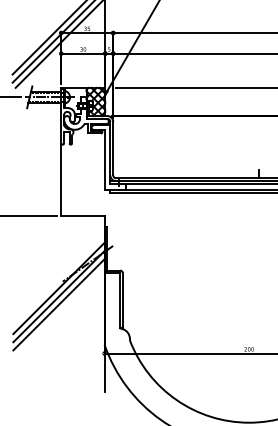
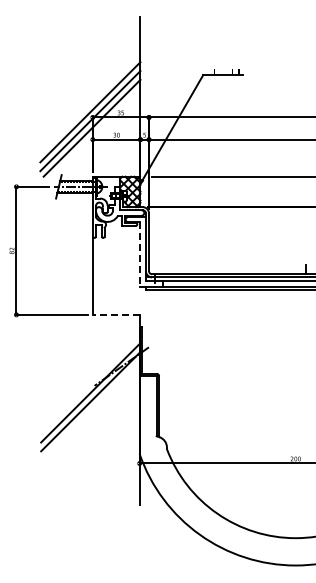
line: (105, 159) -> (140, 254), solid -> dashed
line: (82, 215) -> (115, 314), solid -> dashed
line: (59, 304) -> (90, 410), removed

